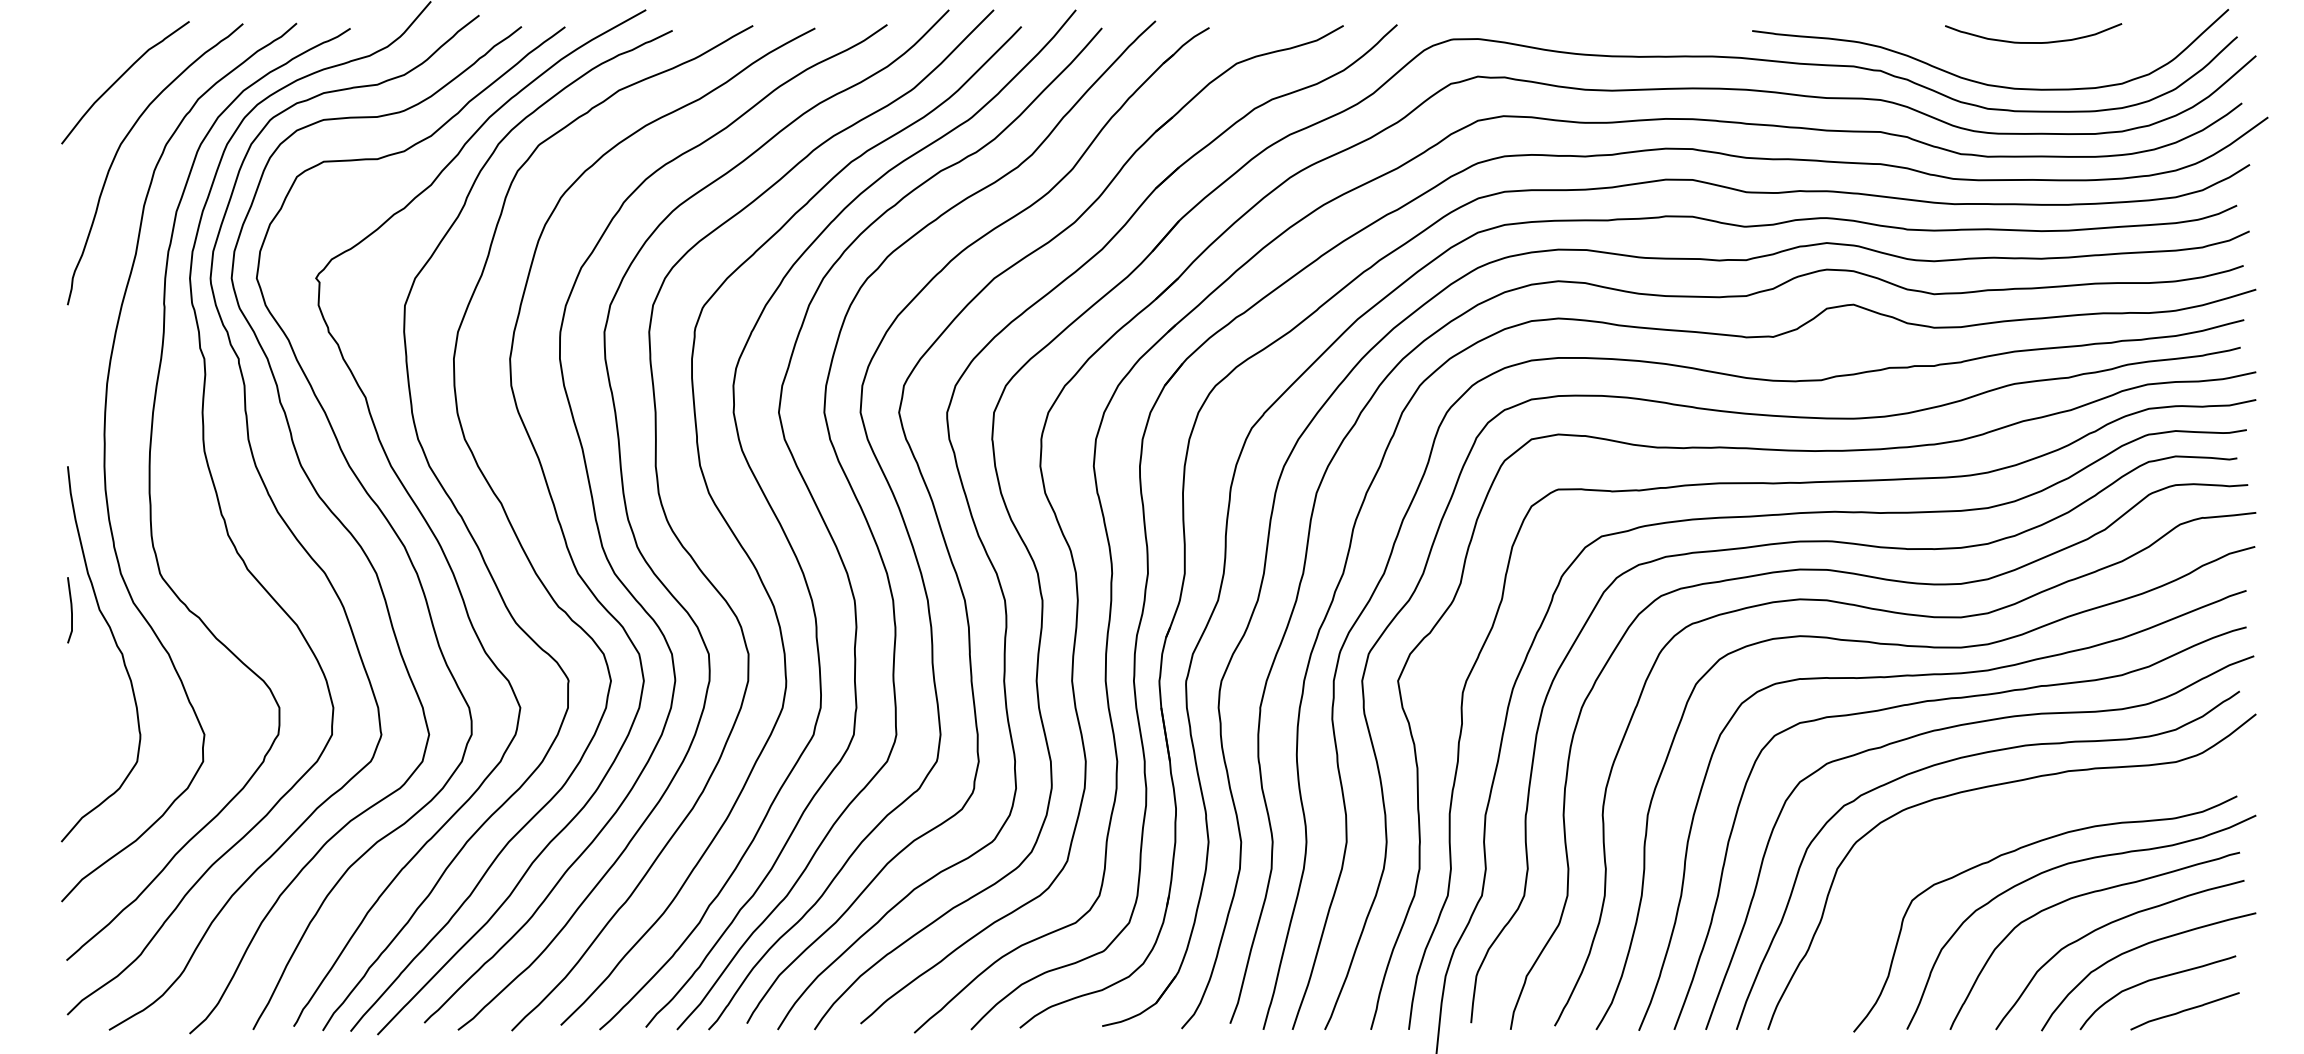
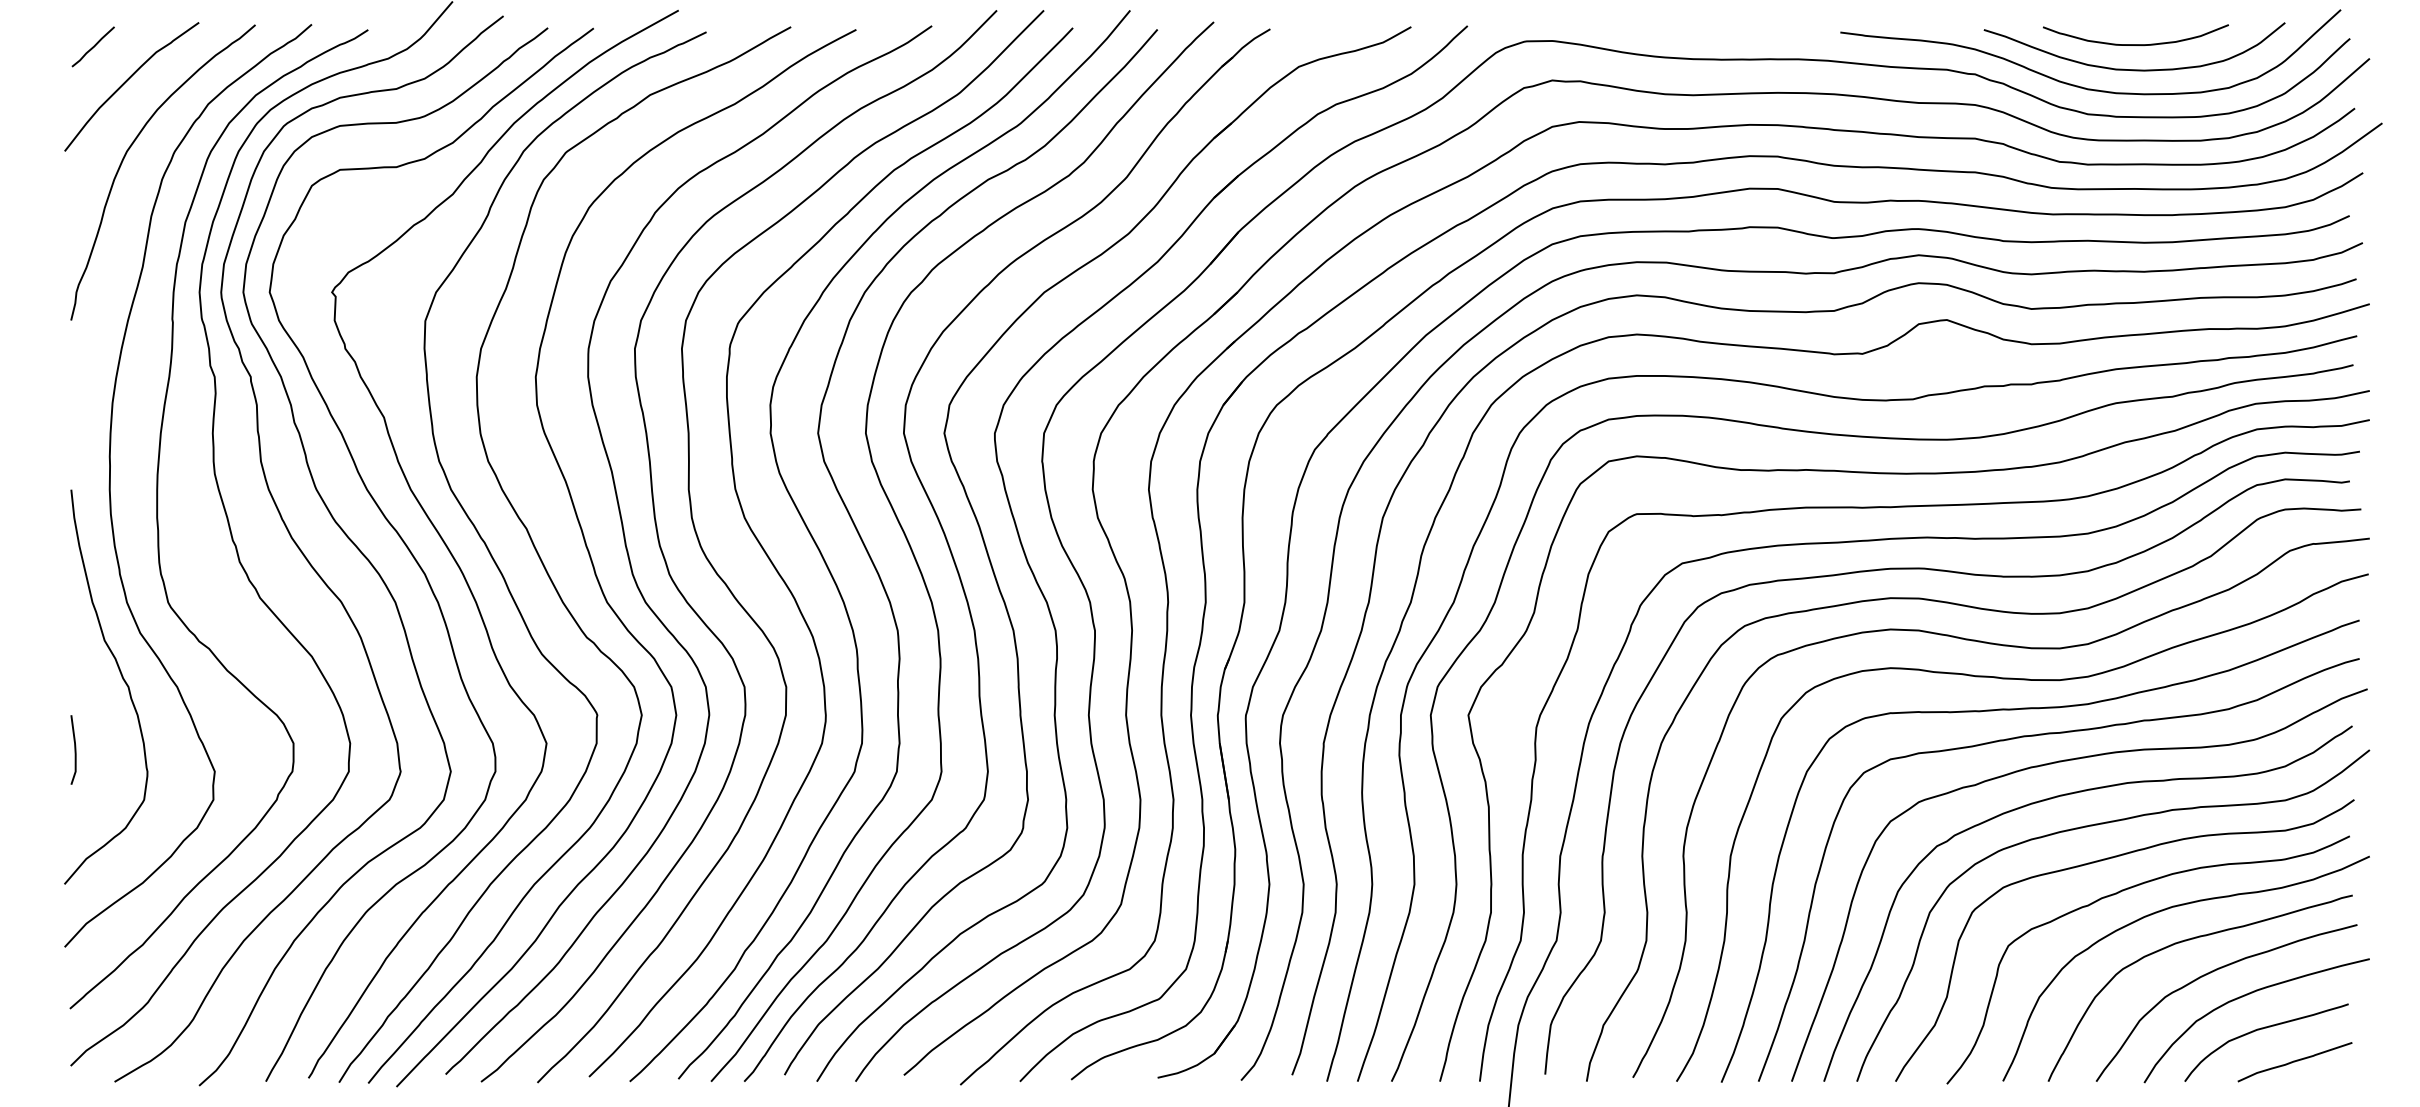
line: (88, 44) -> (92, 46), added
curve: (2032, 66) -> (2134, 69), added
line: (70, 609) -> (74, 749), moved
curve: (2004, 819) -> (2105, 860), added

